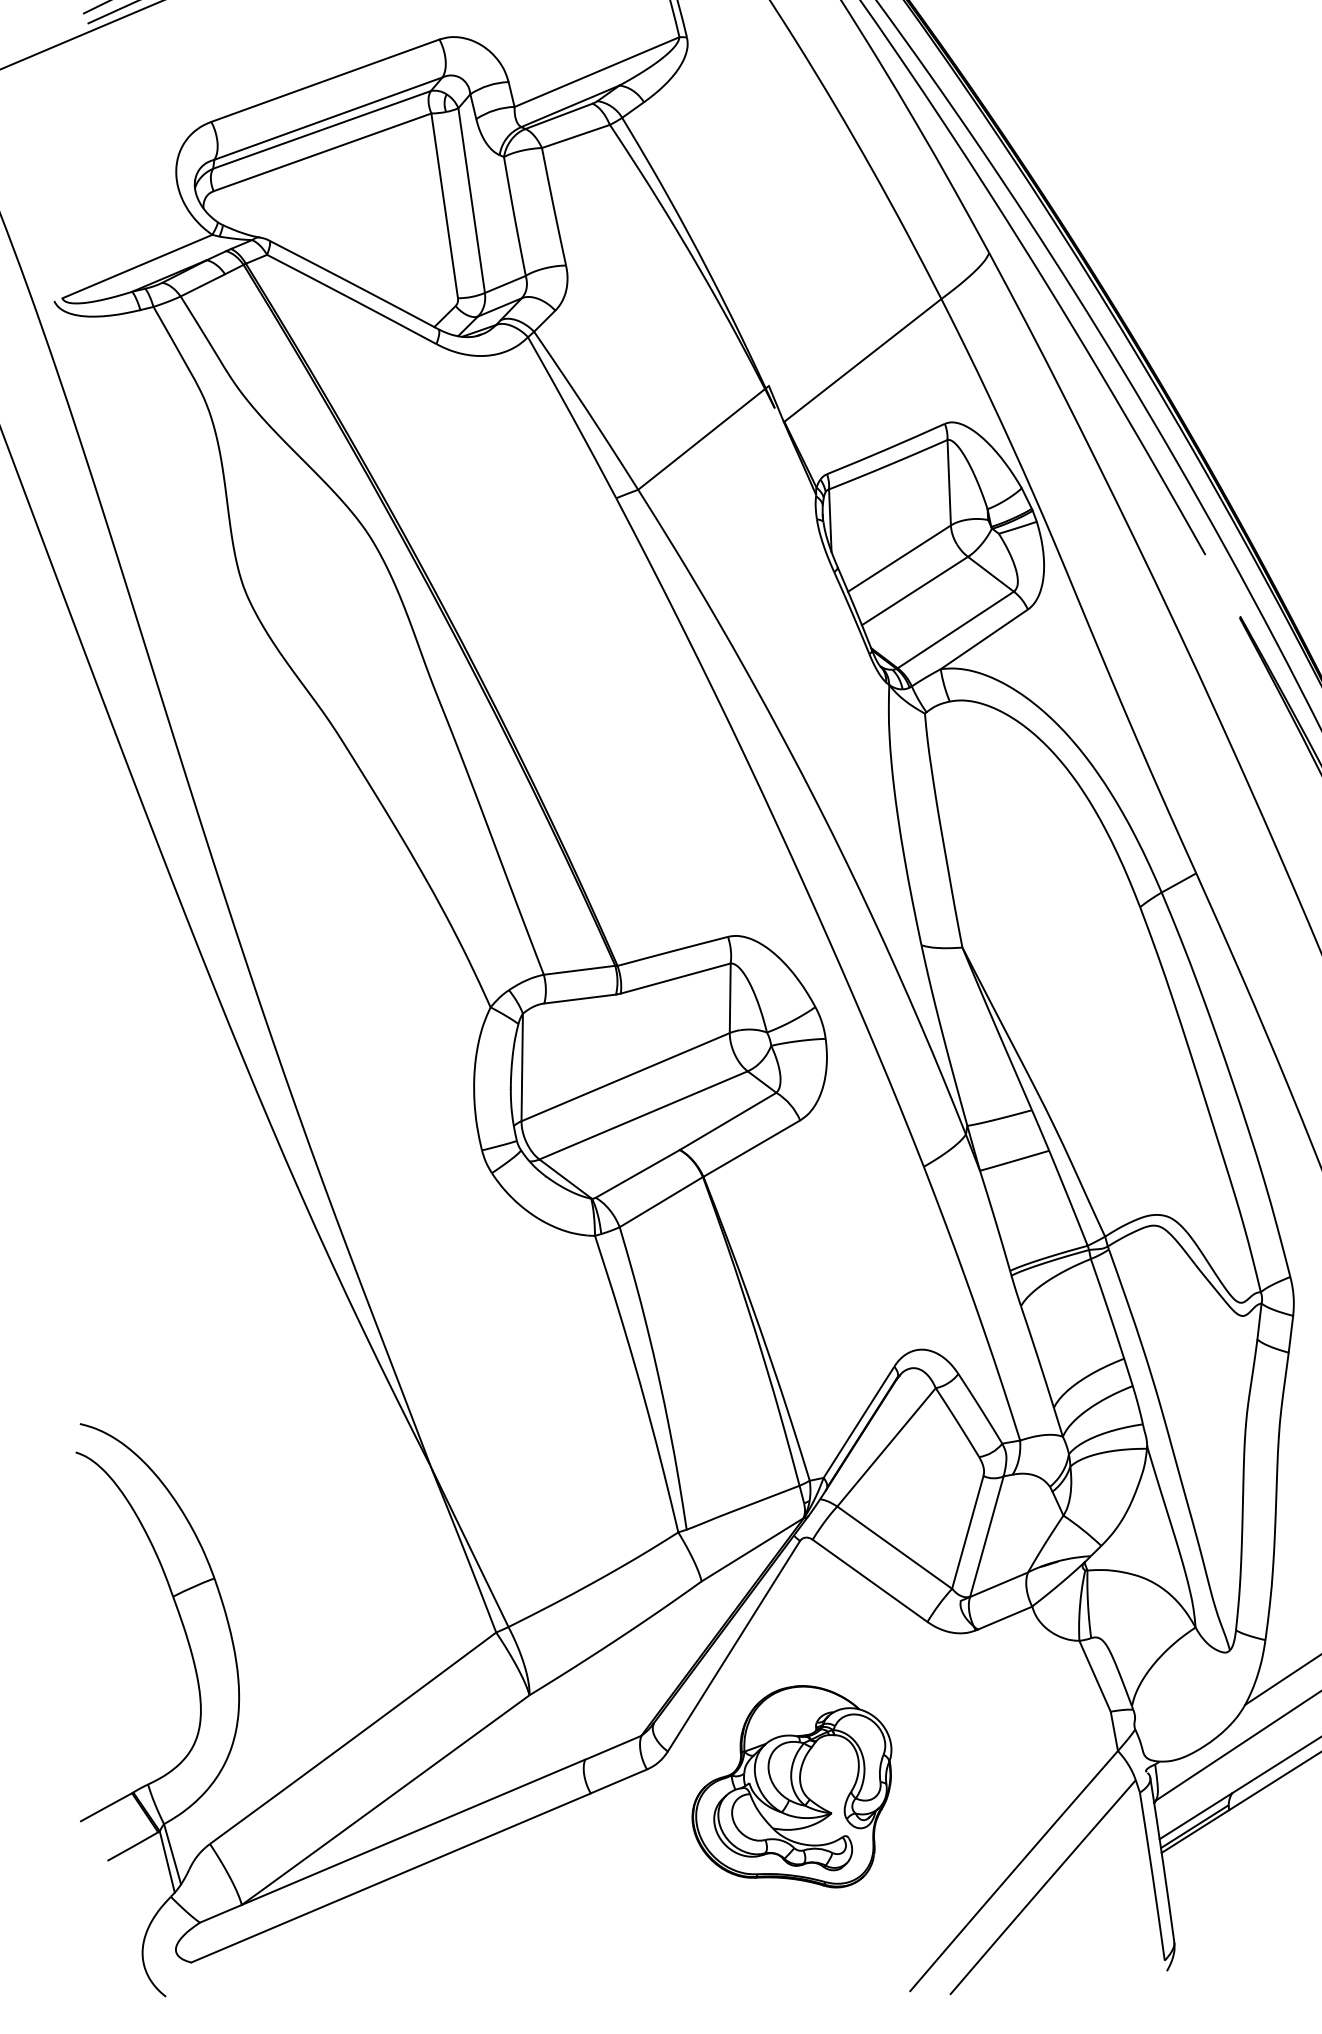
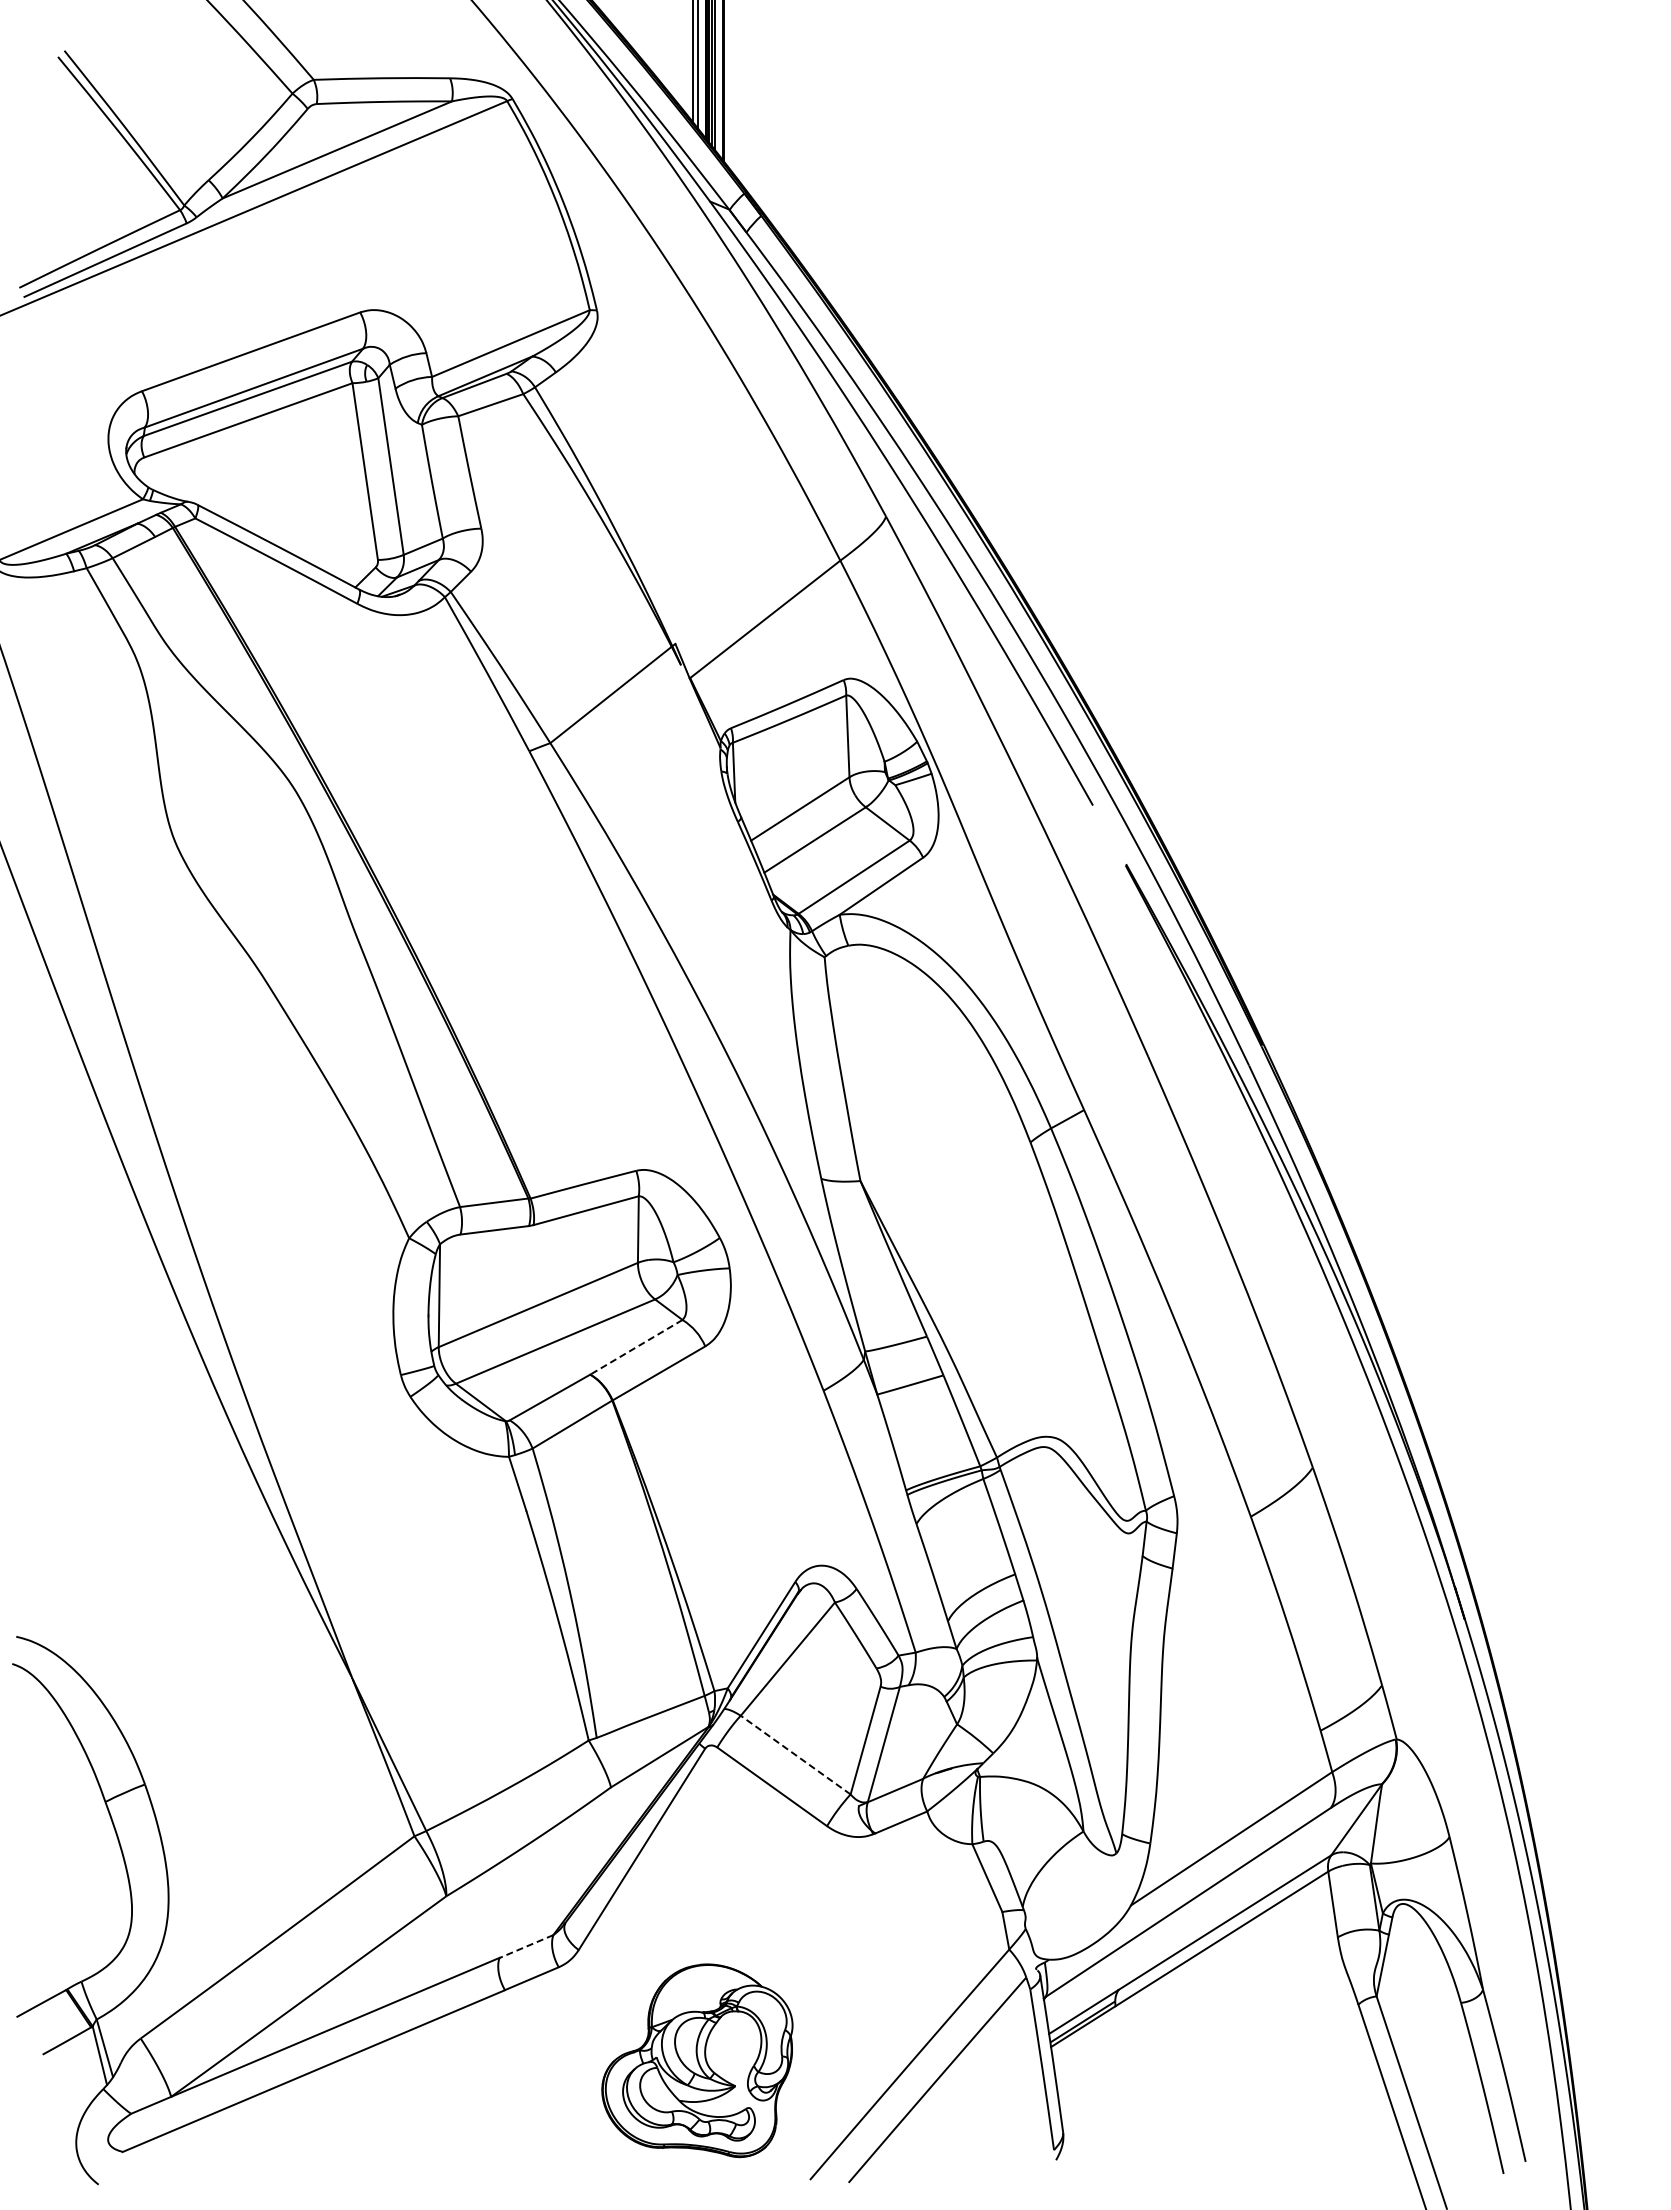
line: (728, 1121) -> (636, 1347), solid -> dashed
line: (894, 1548) -> (795, 1755), solid -> dashed
line: (612, 1747) -> (525, 1946), solid -> dashed
part: (792, 1786) -> (697, 2060), moved

